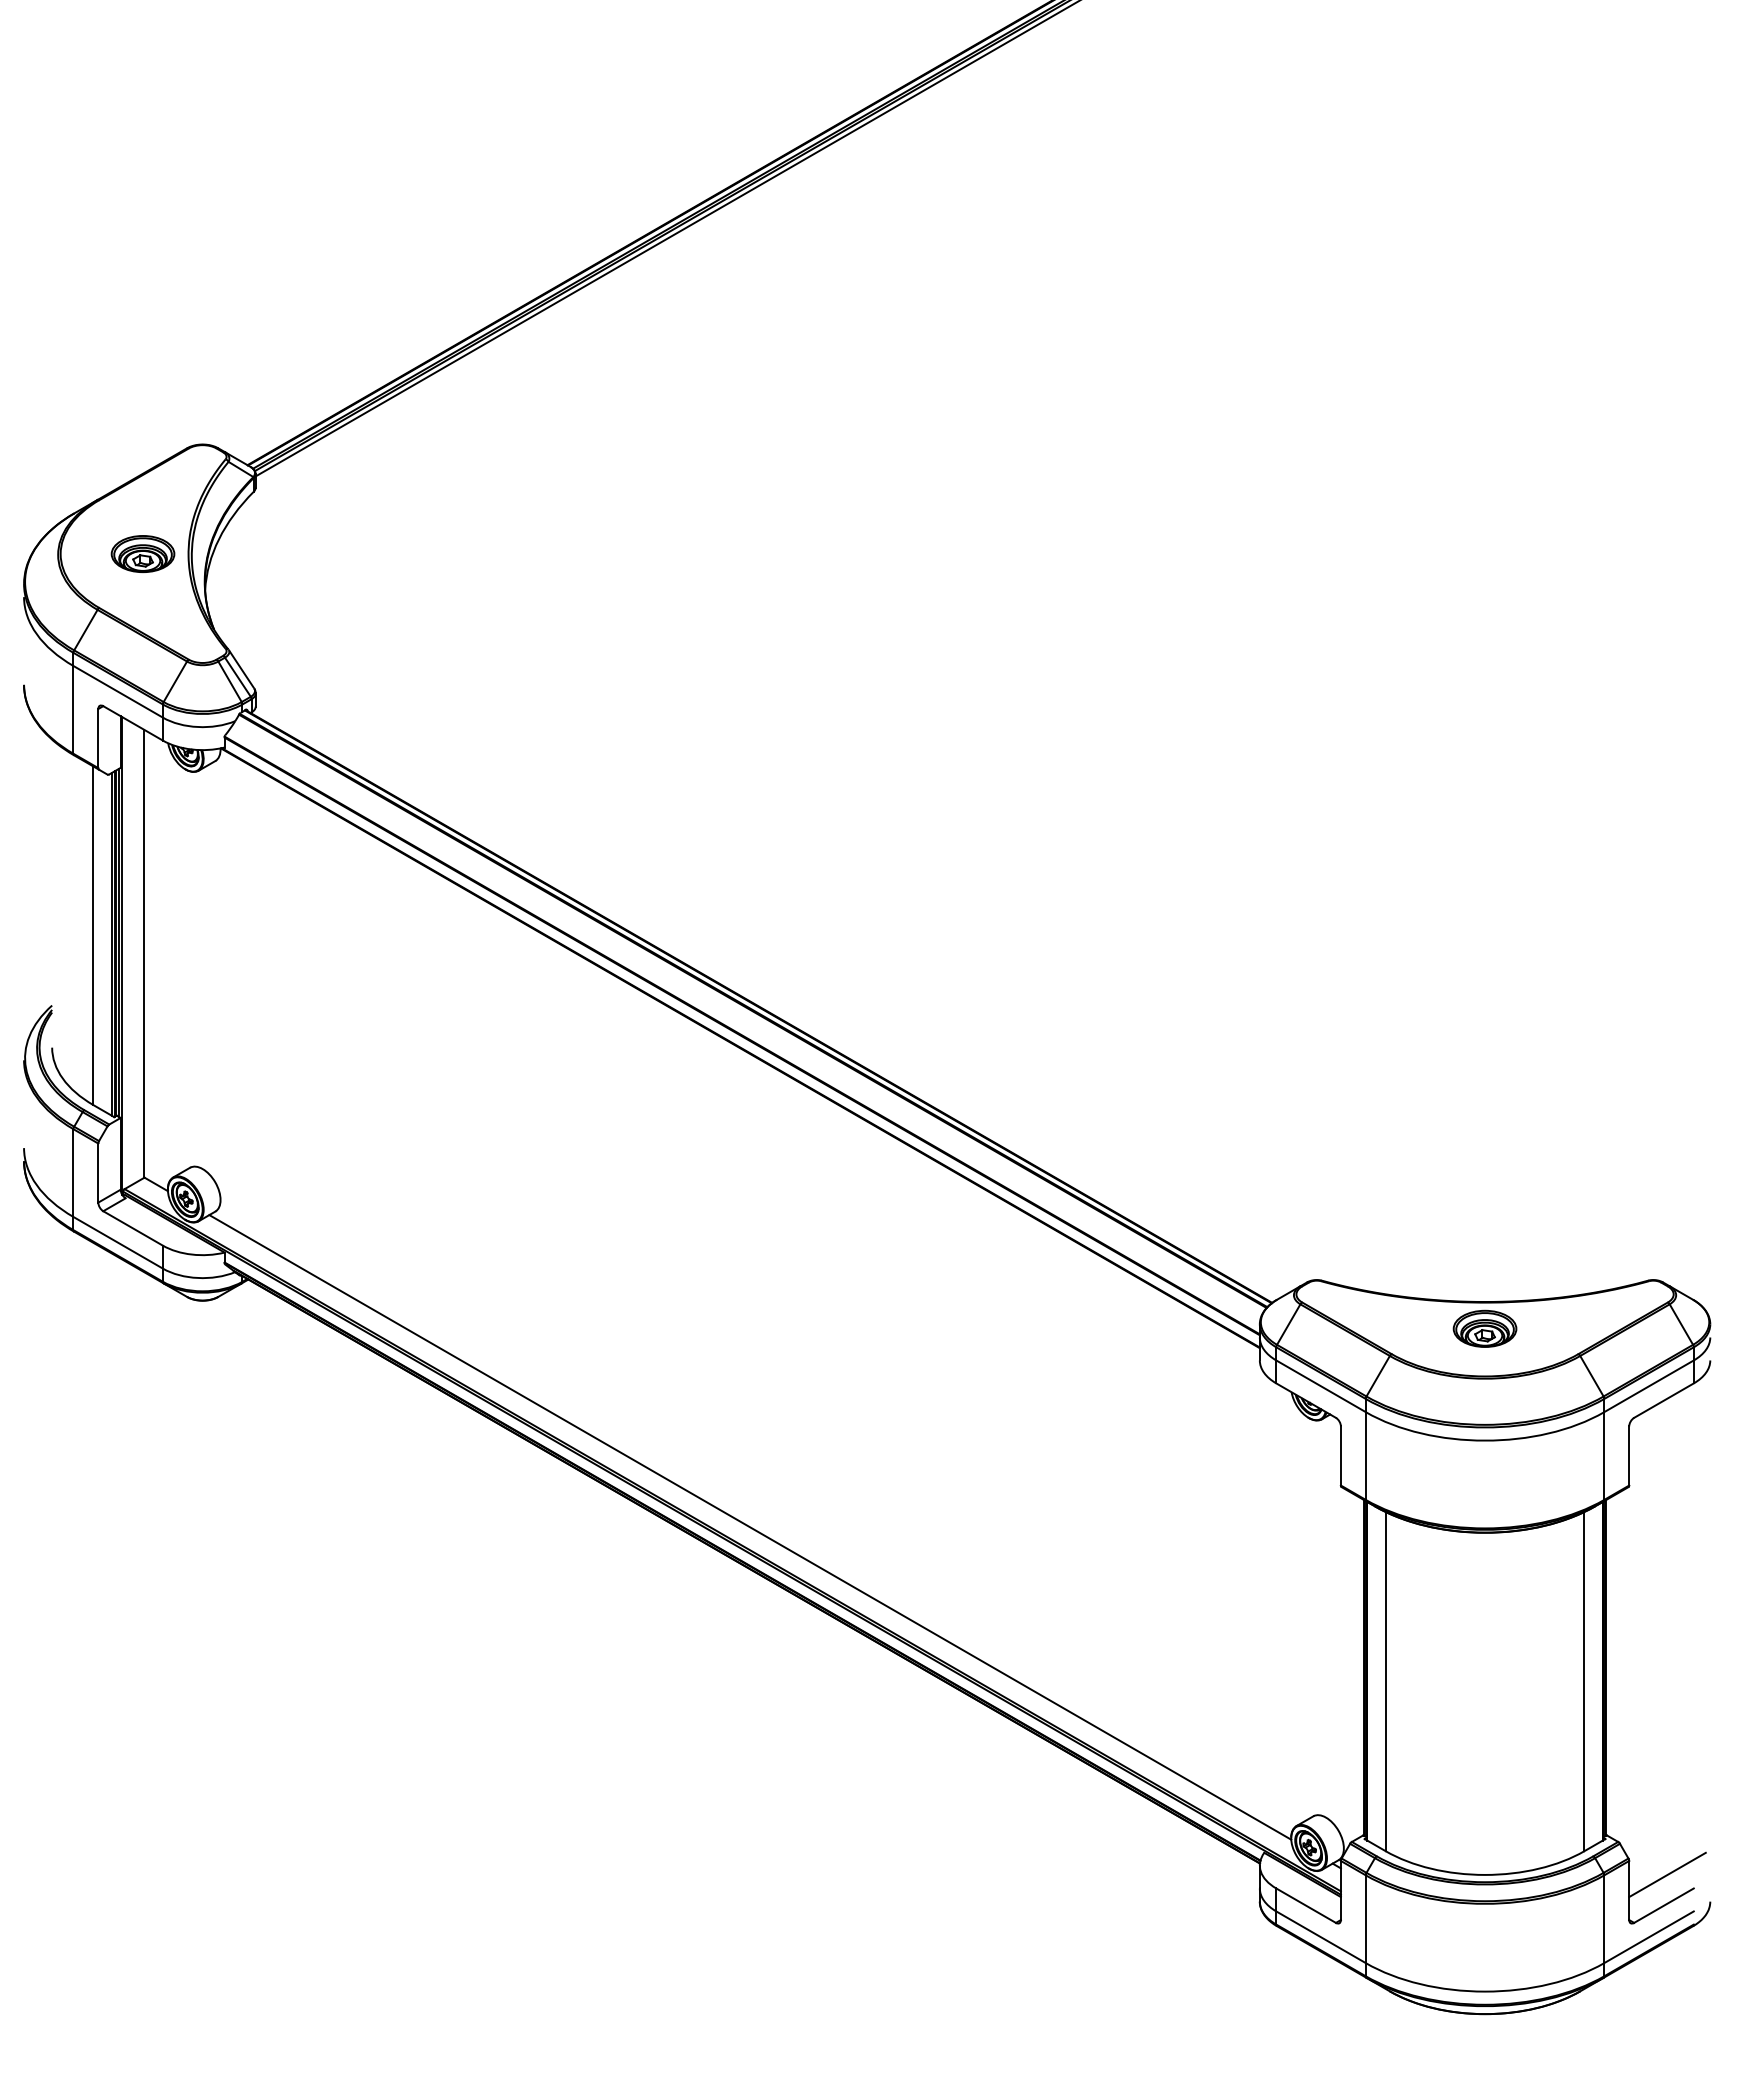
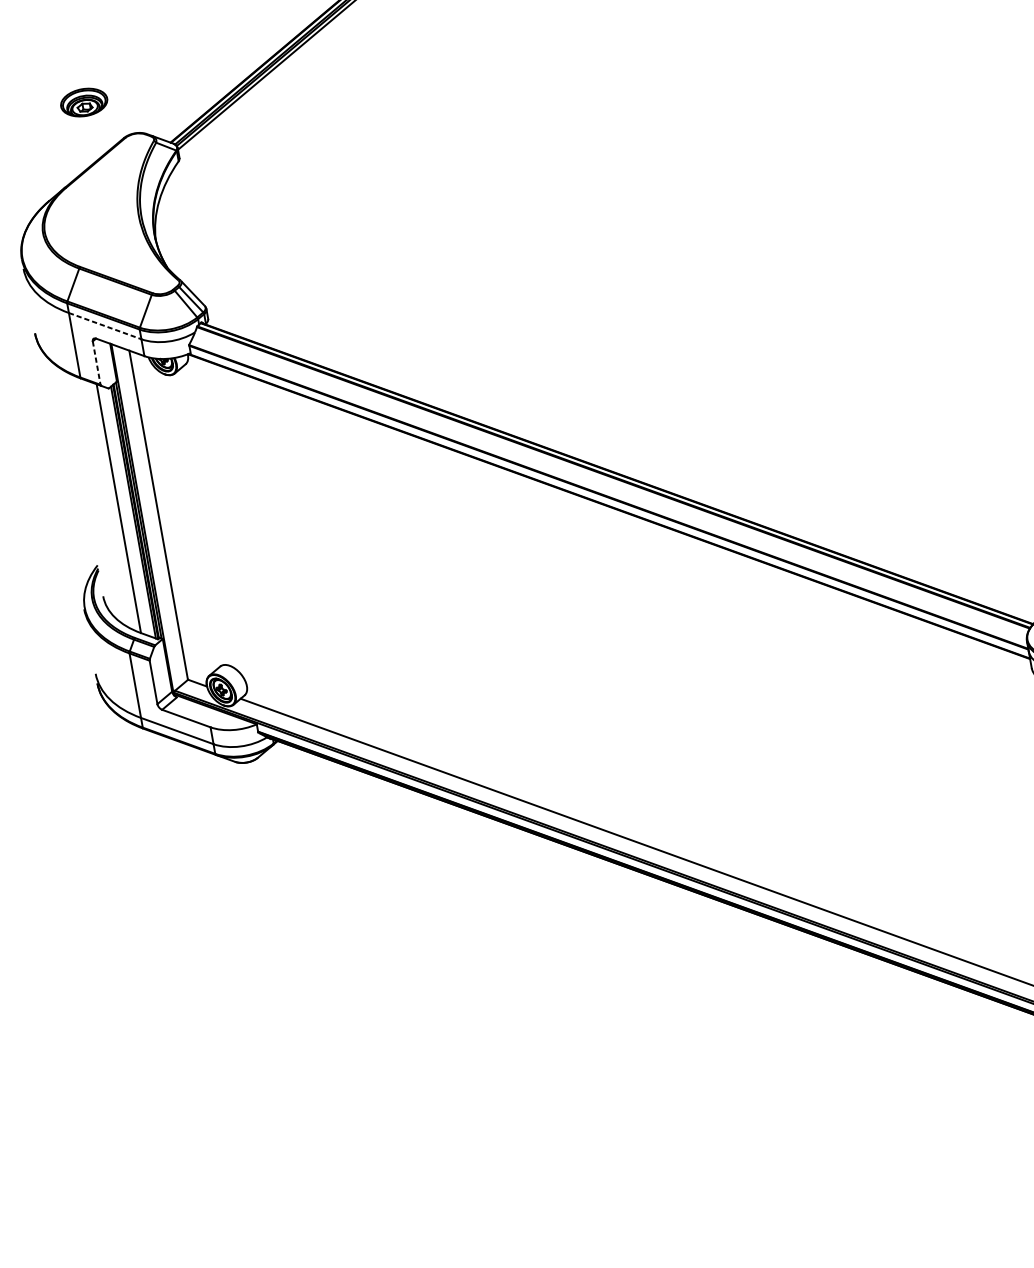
part: (142, 553) -> (83, 102), moved
line: (118, 691) -> (105, 325), solid -> dashed
line: (98, 738) -> (96, 363), solid -> dashed

